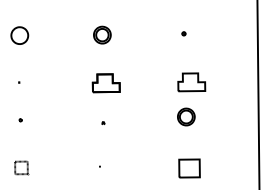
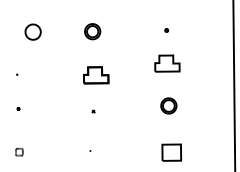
part: (19, 35) -> (32, 32), moved
part: (191, 82) -> (167, 63), moved
part: (21, 167) -> (19, 151), size x0.6

